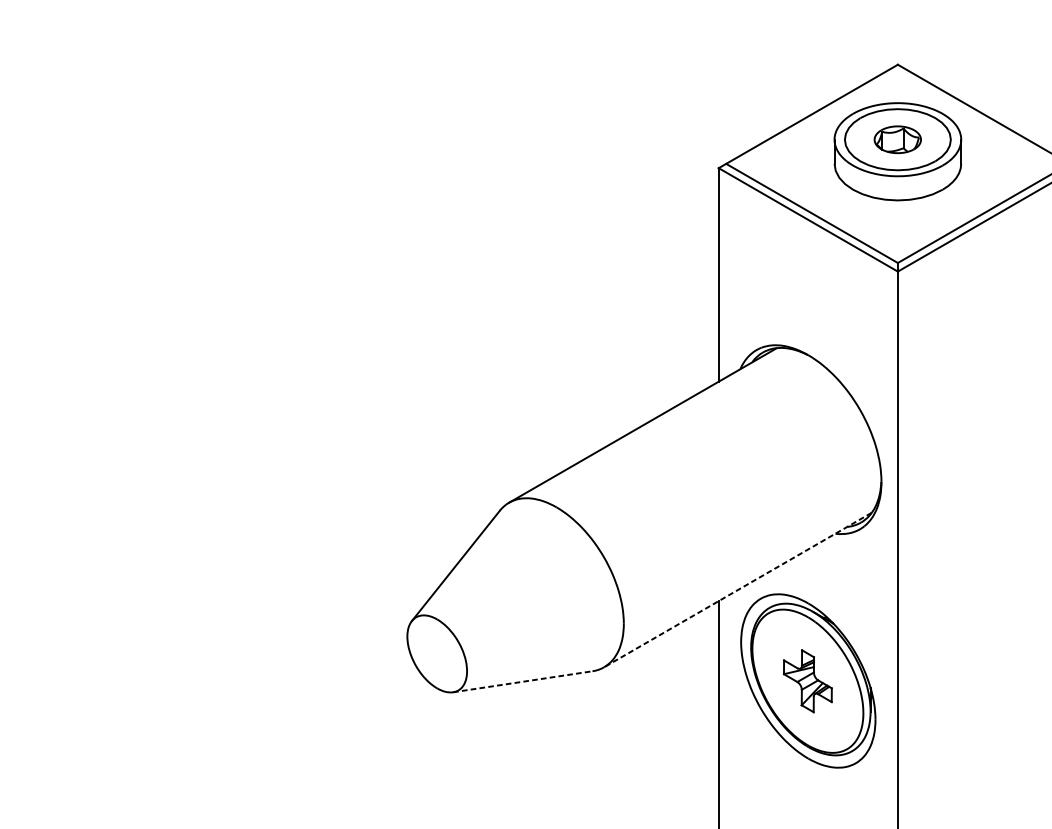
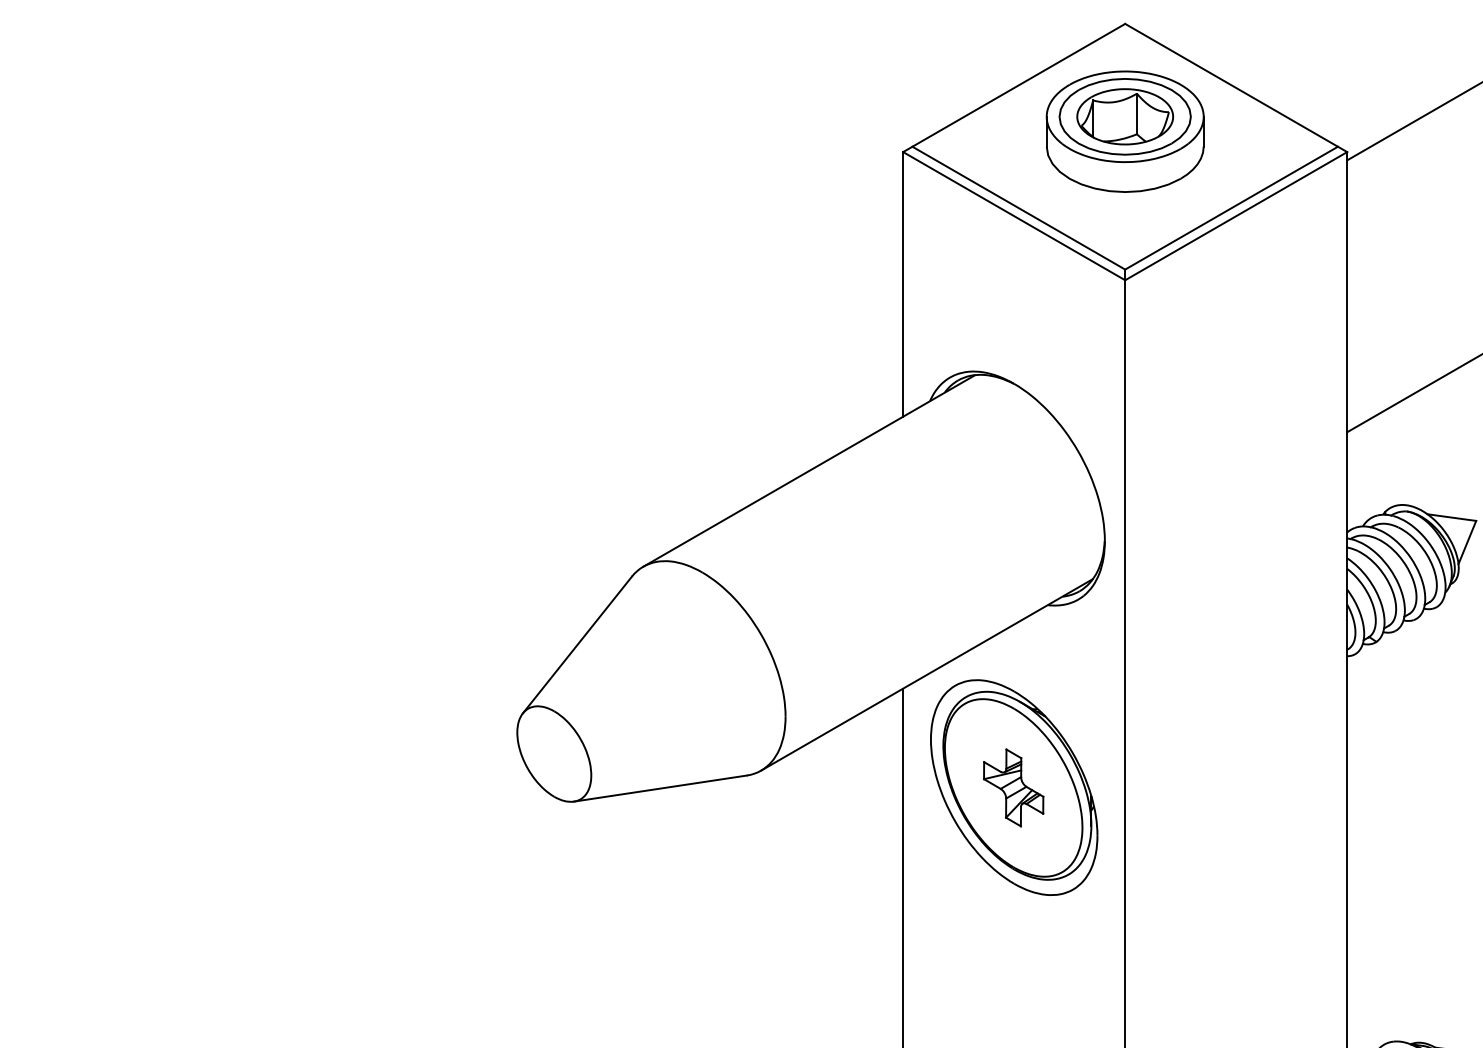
part: (897, 139) -> (1124, 116), size x1.67
line: (737, 590) -> (926, 675), dashed -> solid
line: (522, 681) -> (660, 788), dashed -> solid

